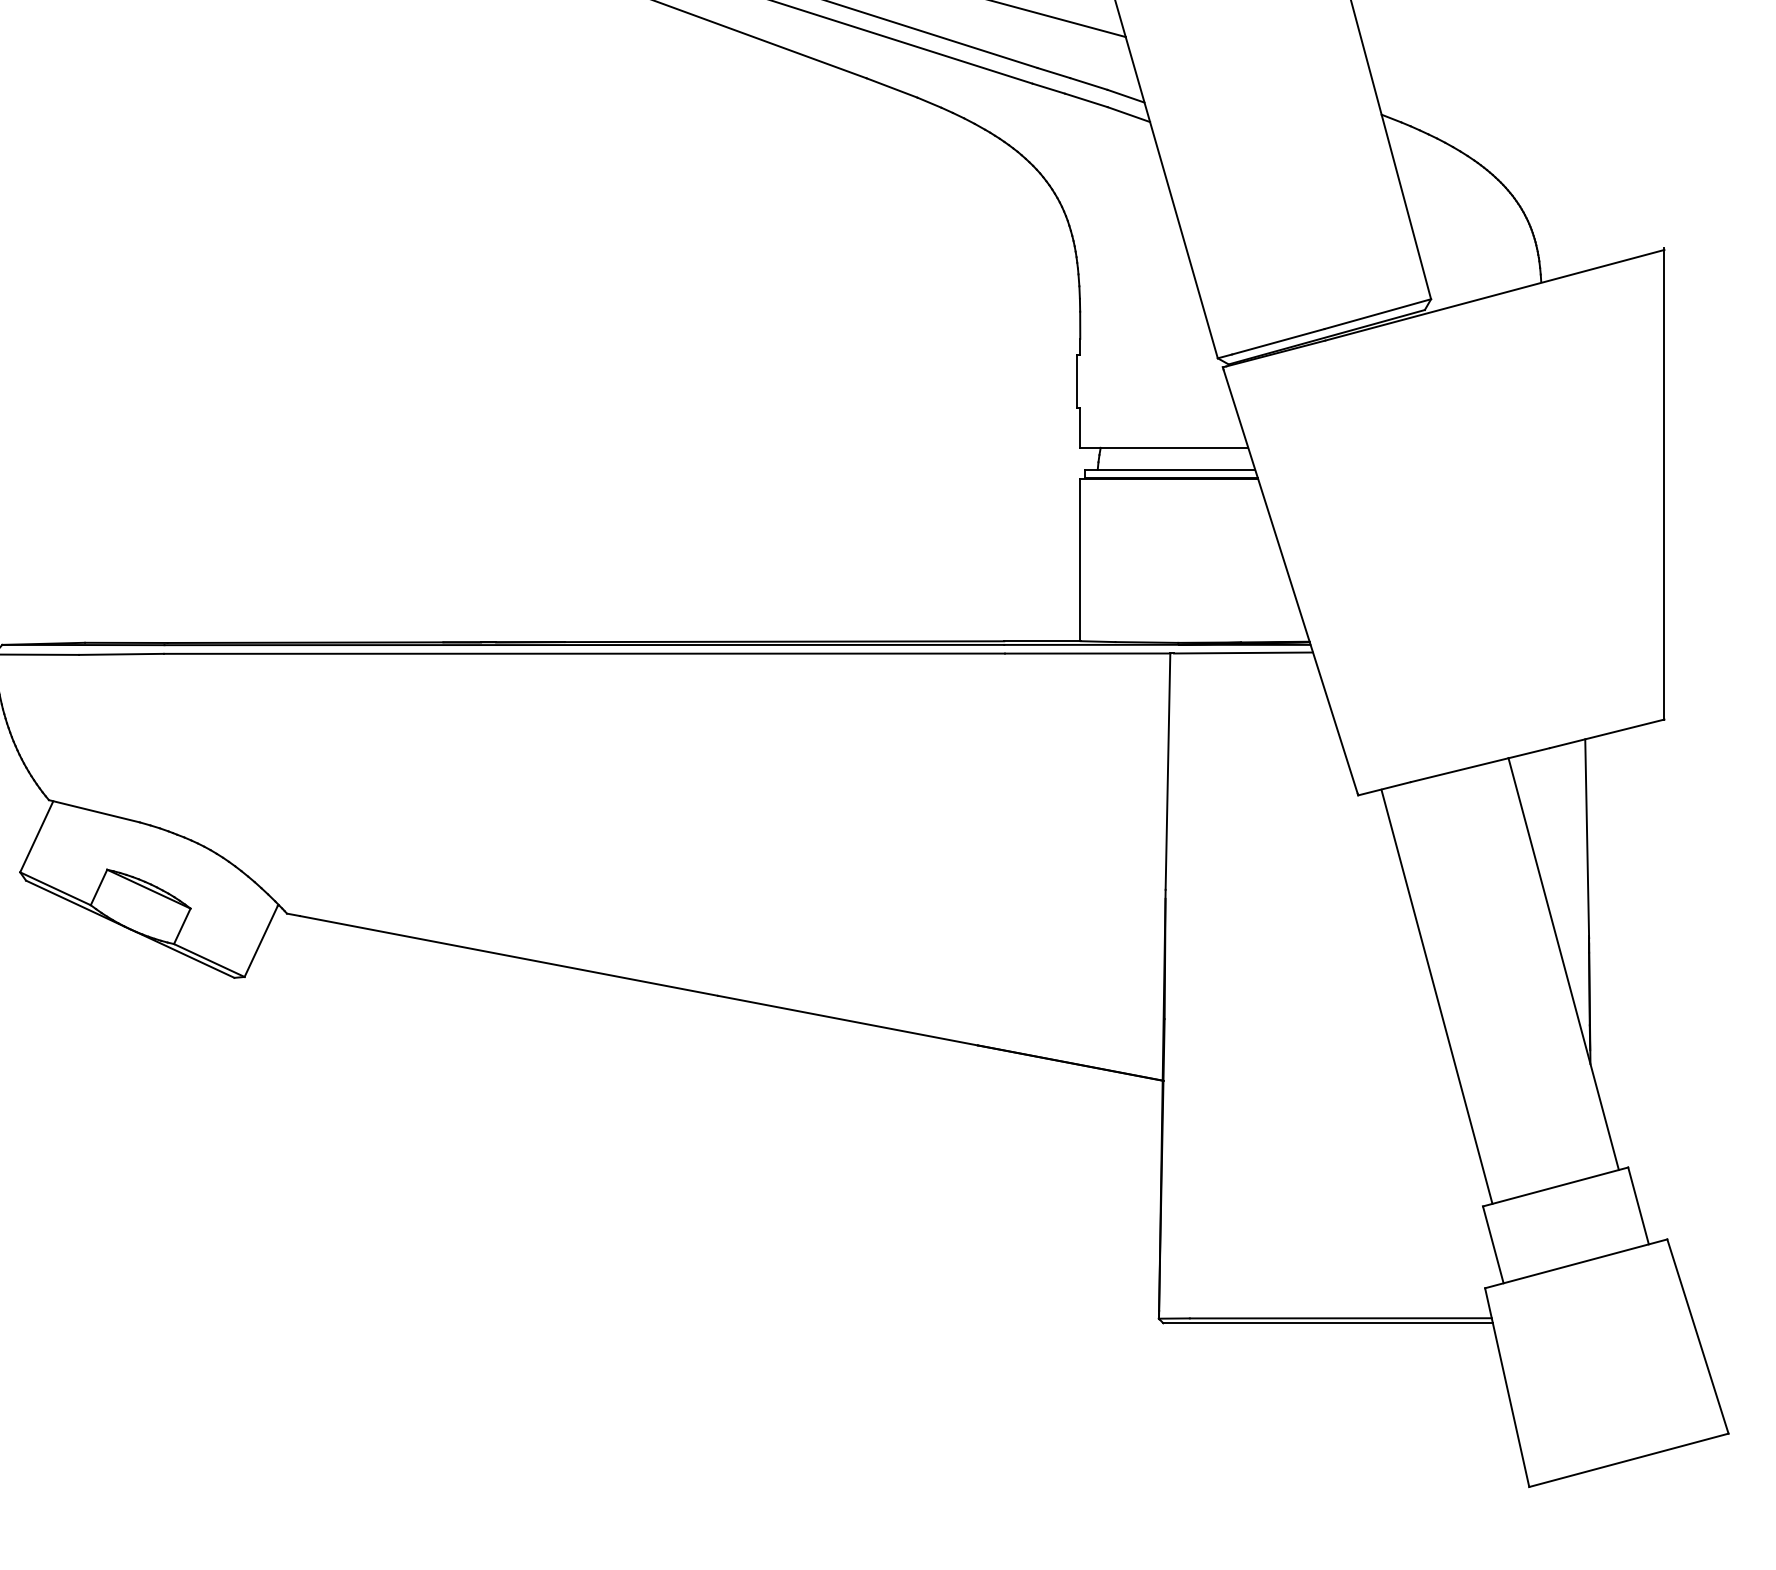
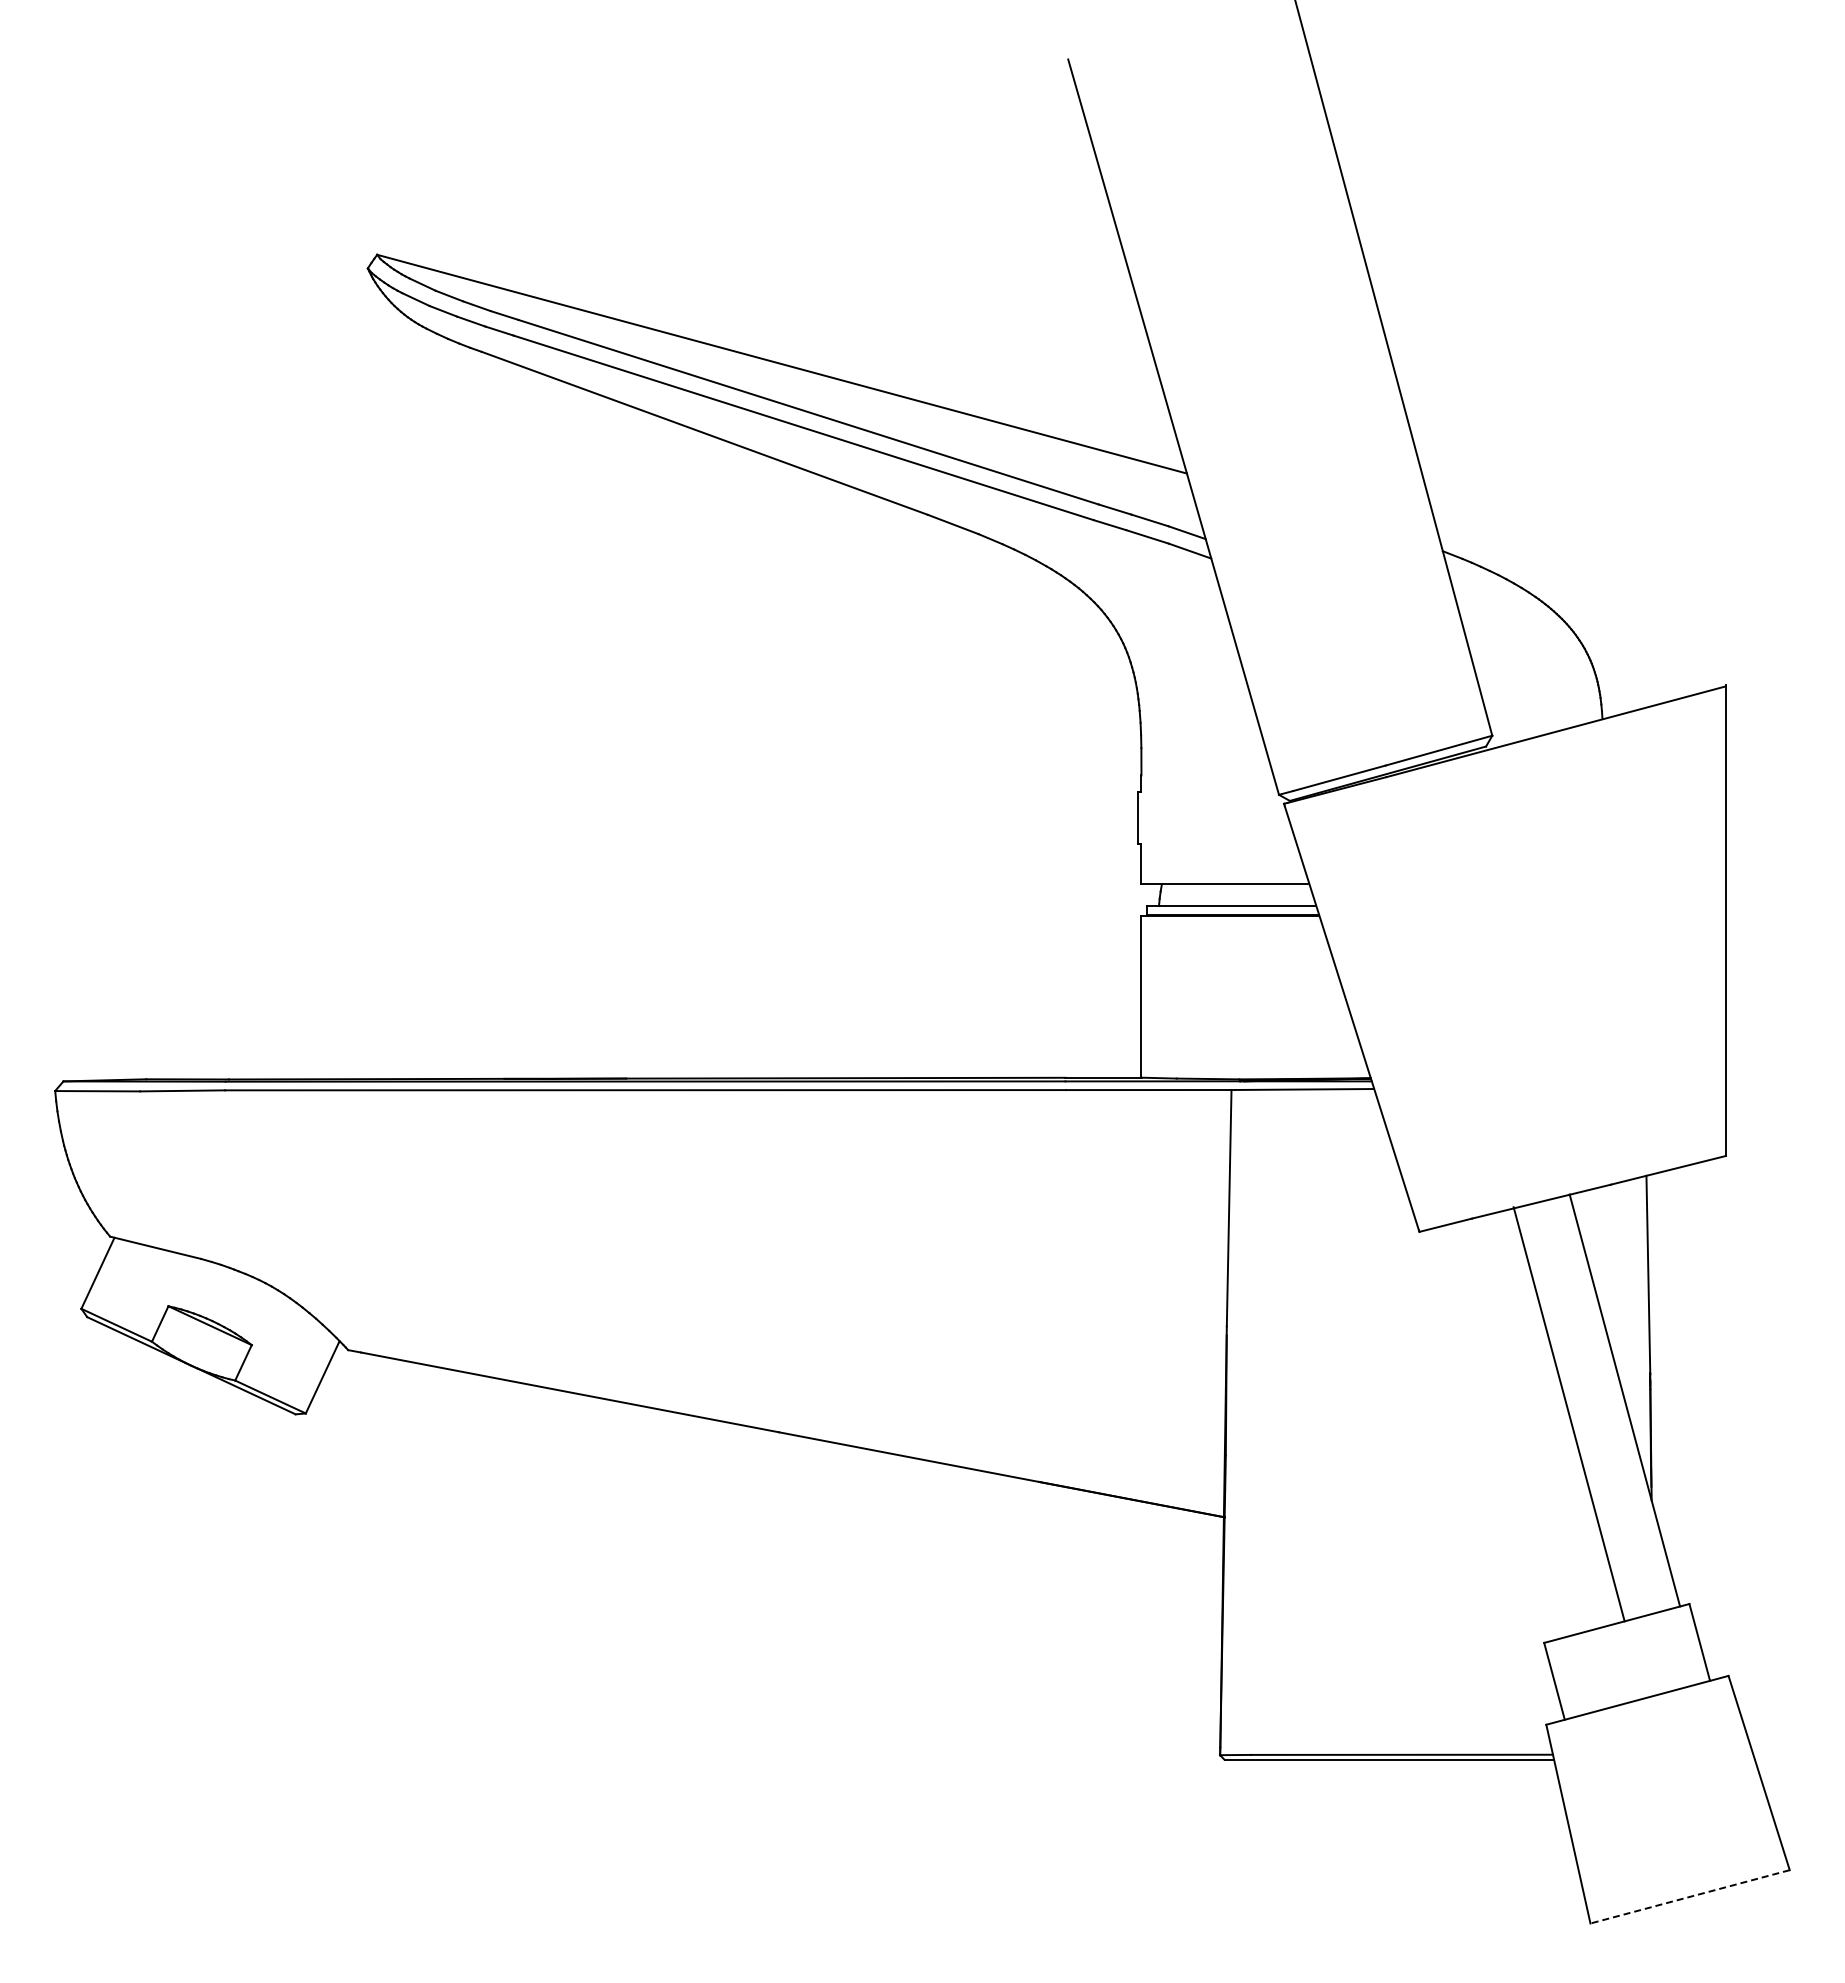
line: (1436, 997) -> (1568, 1414), moved
line: (1628, 1460) -> (1689, 1896), solid -> dashed

